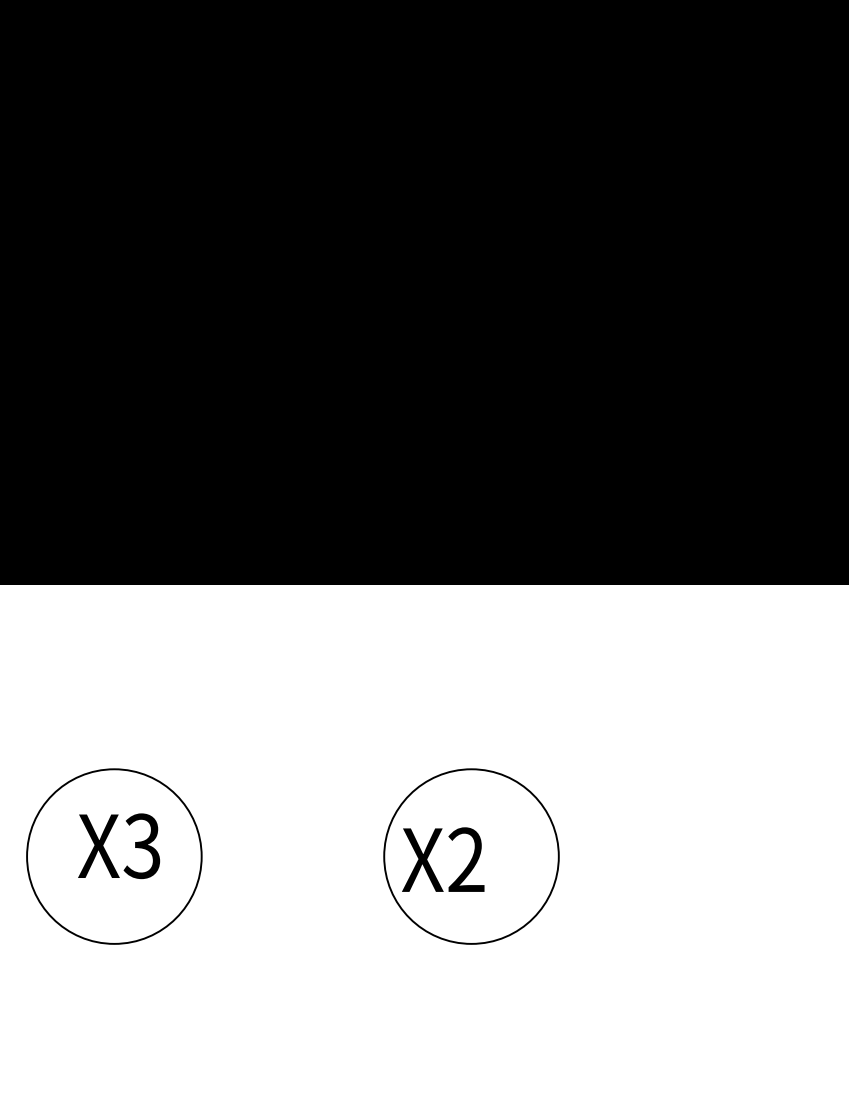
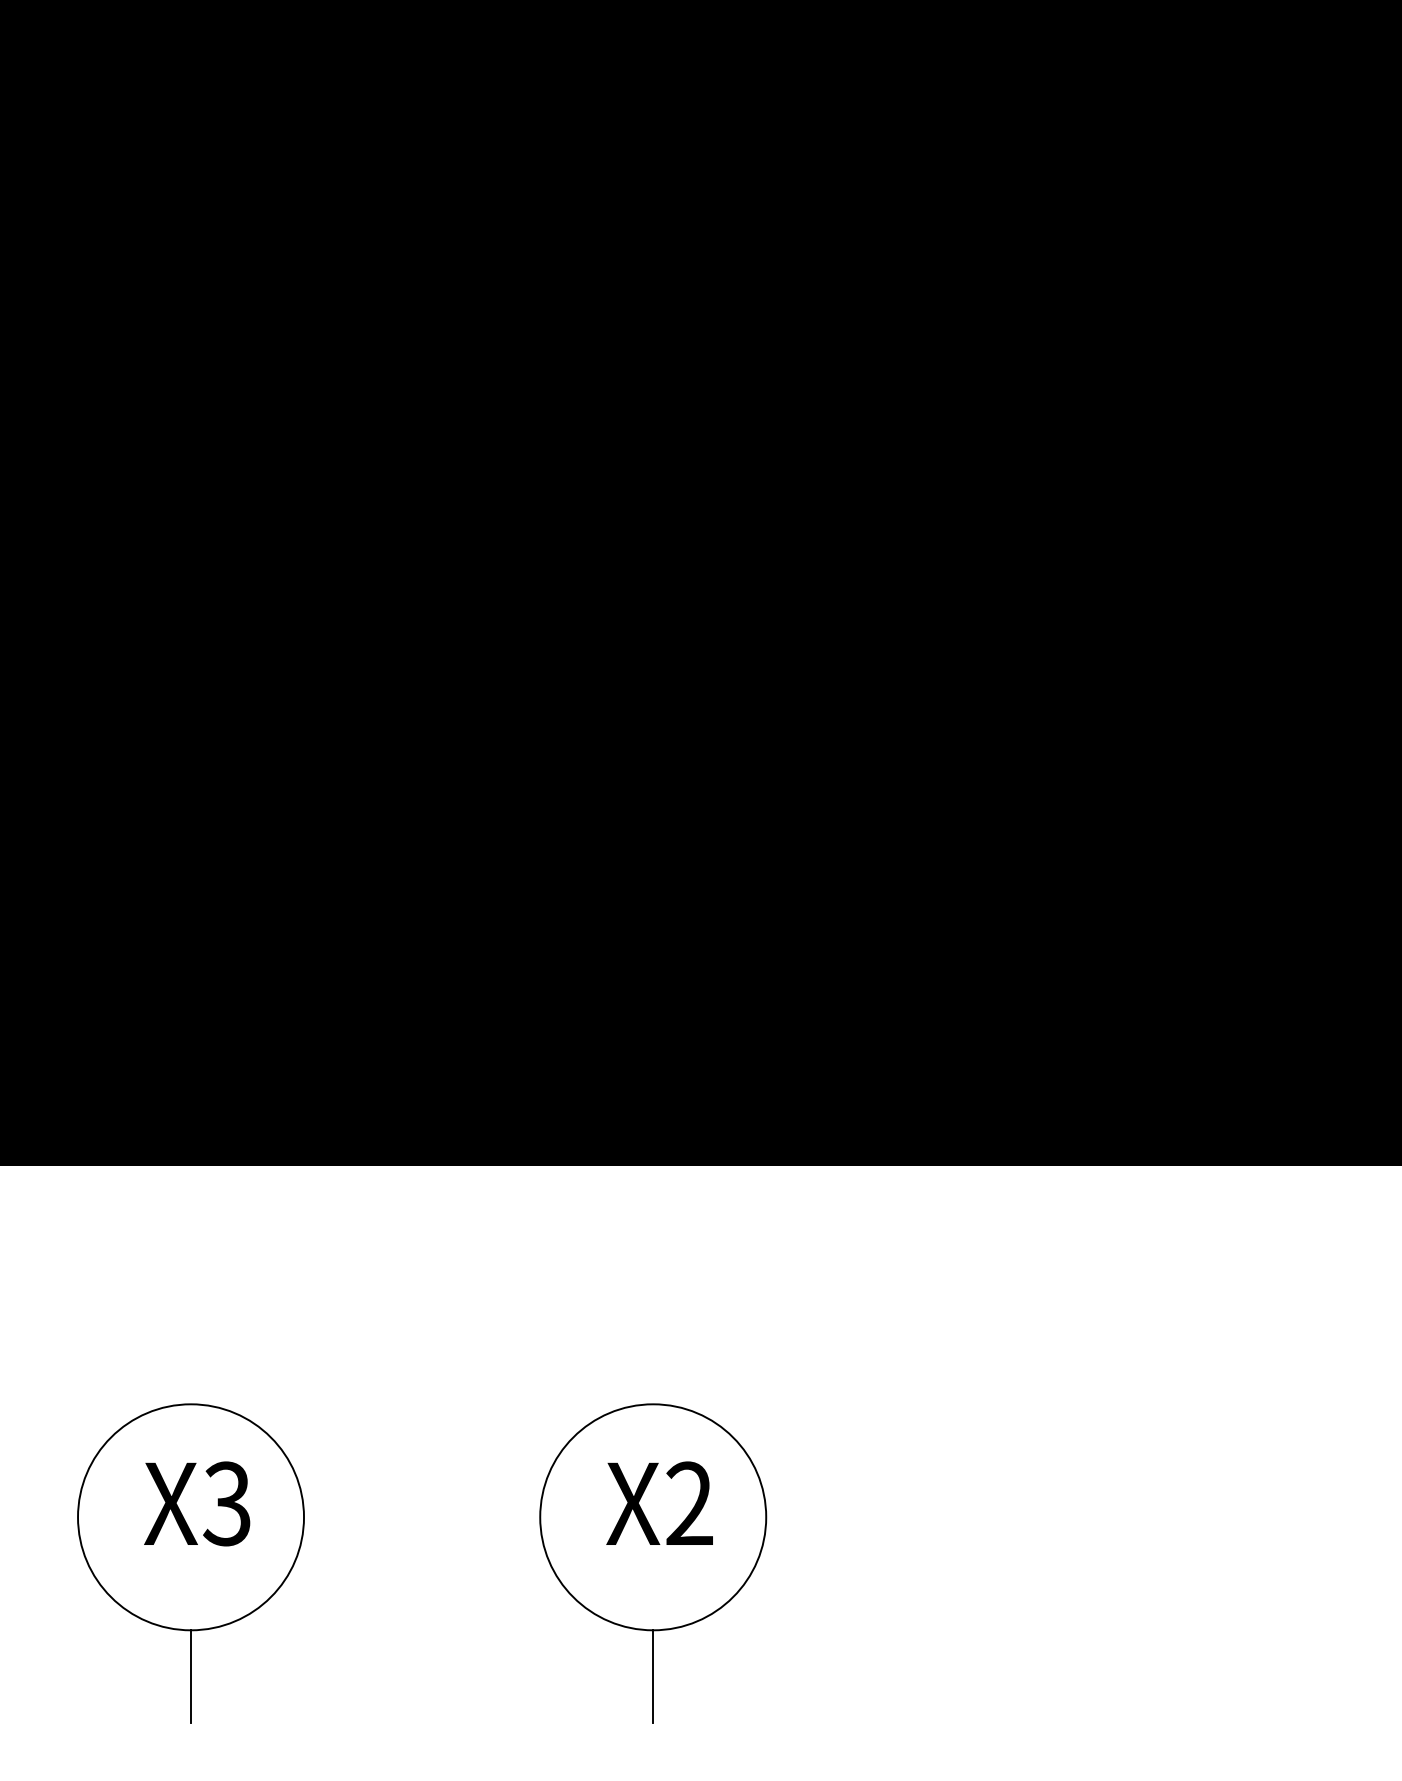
text: (443, 859) -> (659, 1502), moved
line: (114, 979) -> (191, 1676), added
line: (471, 979) -> (653, 1676), added

